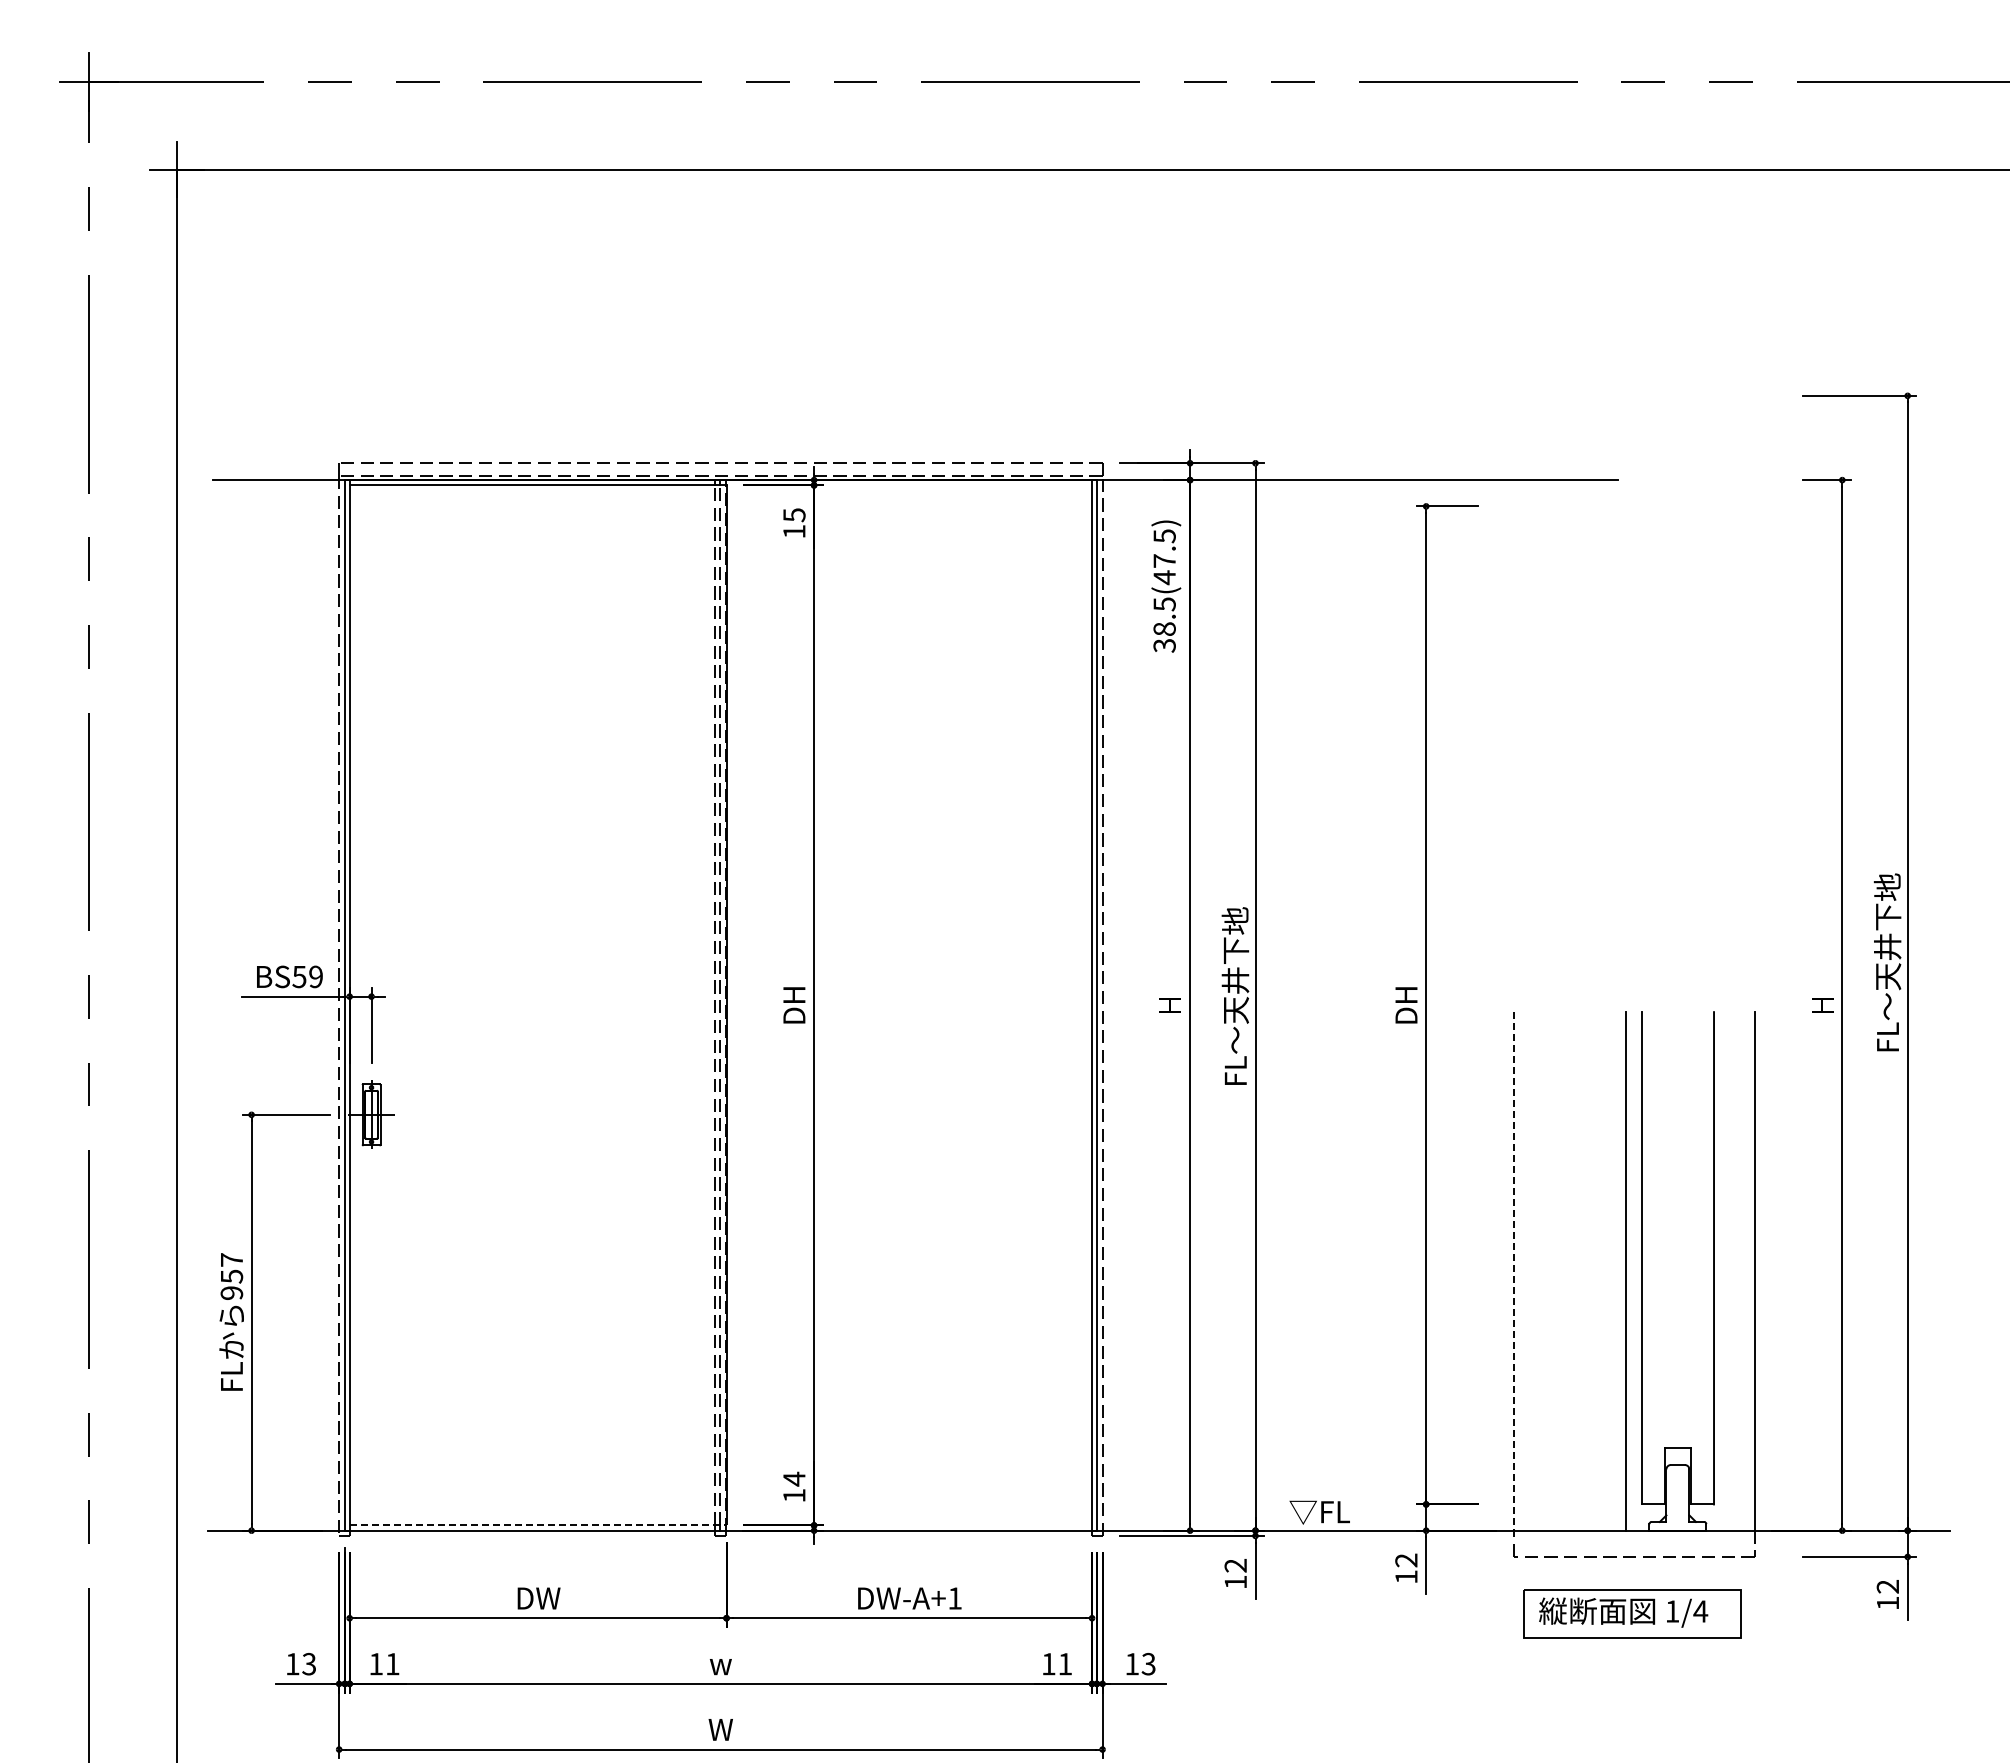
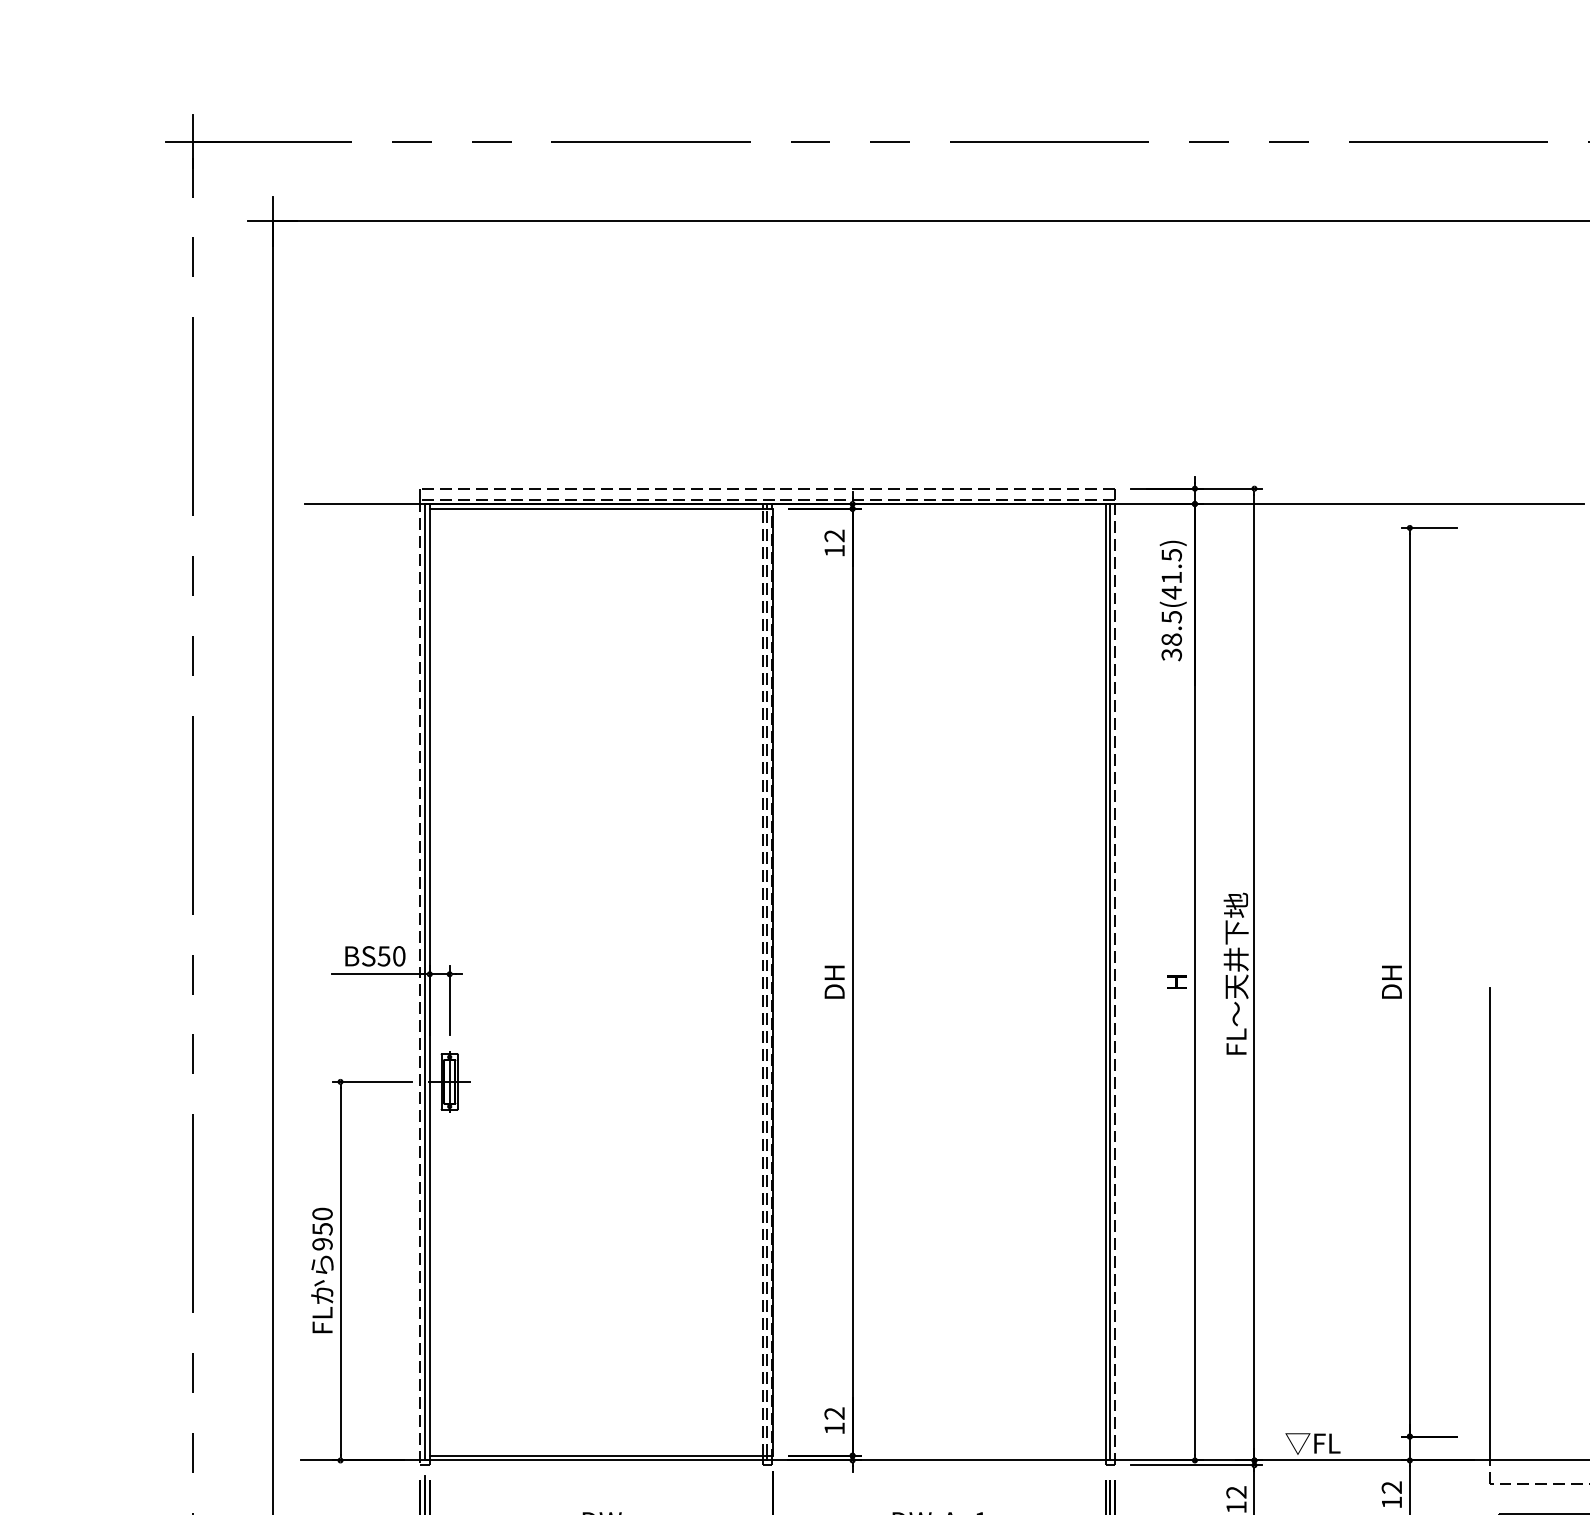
text: (794, 515) -> (834, 536), 15 -> 12
text: (1164, 560) -> (1171, 577), 38.5(47.5) -> 38.5(41.5)
text: (315, 976) -> (398, 955), BS59 -> BS50
text: (231, 1259) -> (322, 1213), 957 -> 950
line: (1513, 1271) -> (1489, 1224), dashed -> solid
text: (794, 1478) -> (834, 1412), 14 -> 12
line: (538, 1525) -> (601, 1455), dashed -> solid

